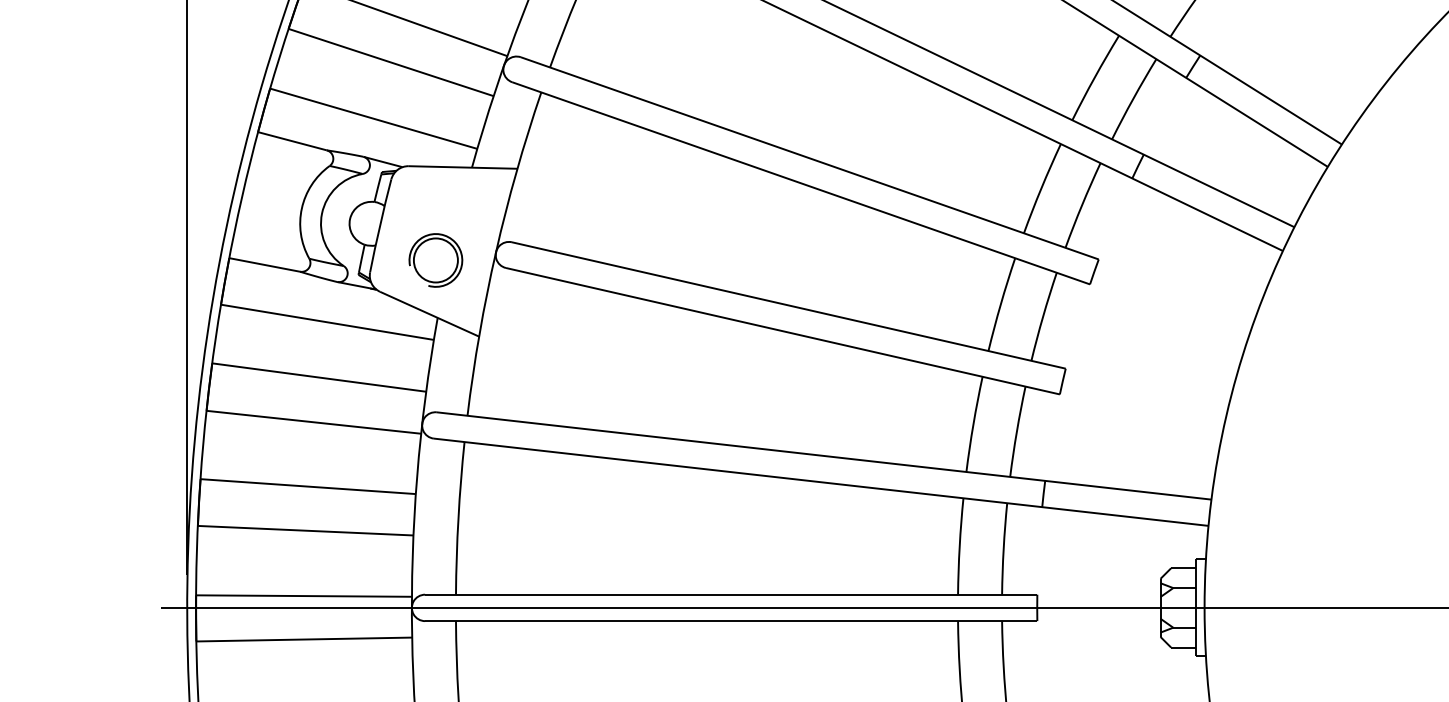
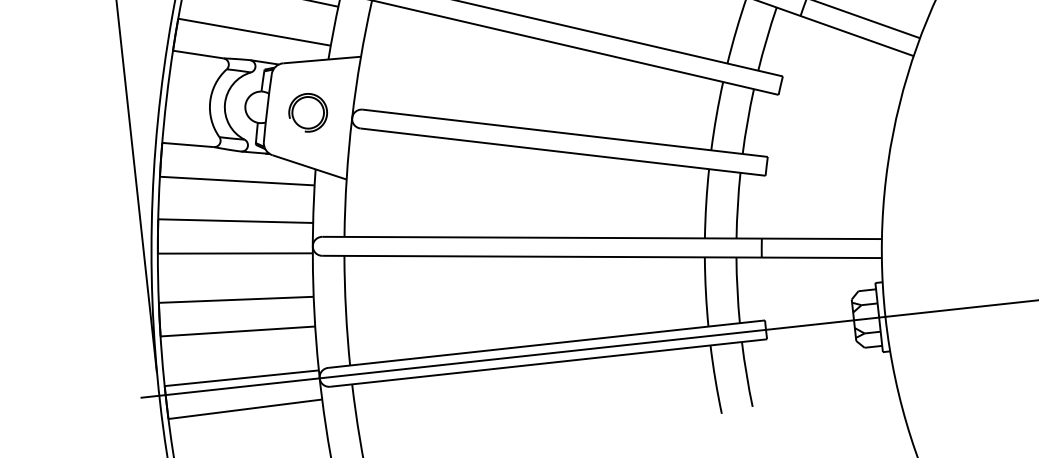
part: (435, 260) -> (307, 112), moved

